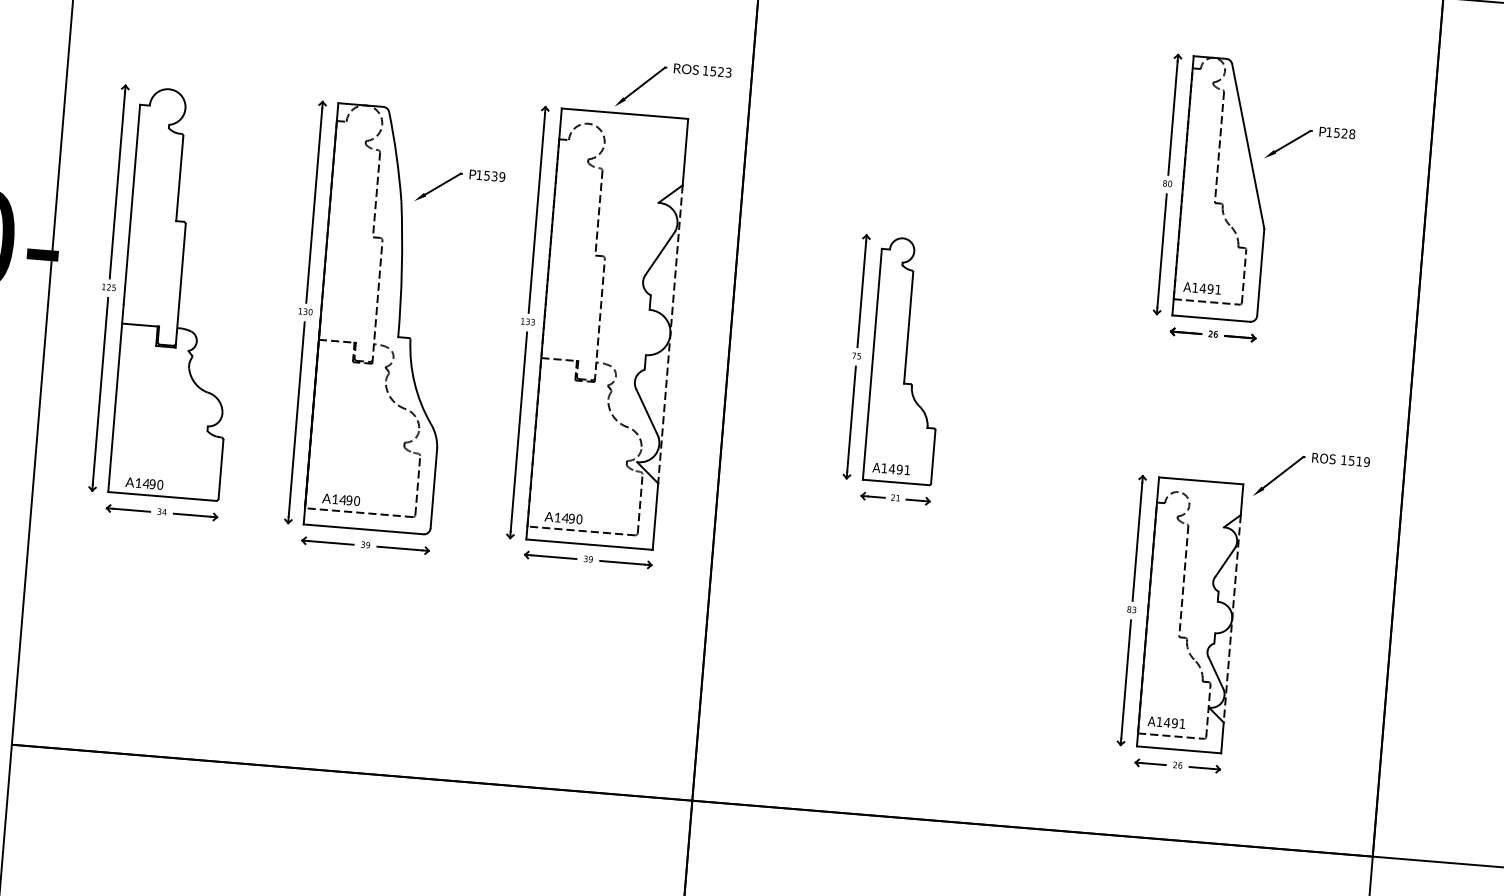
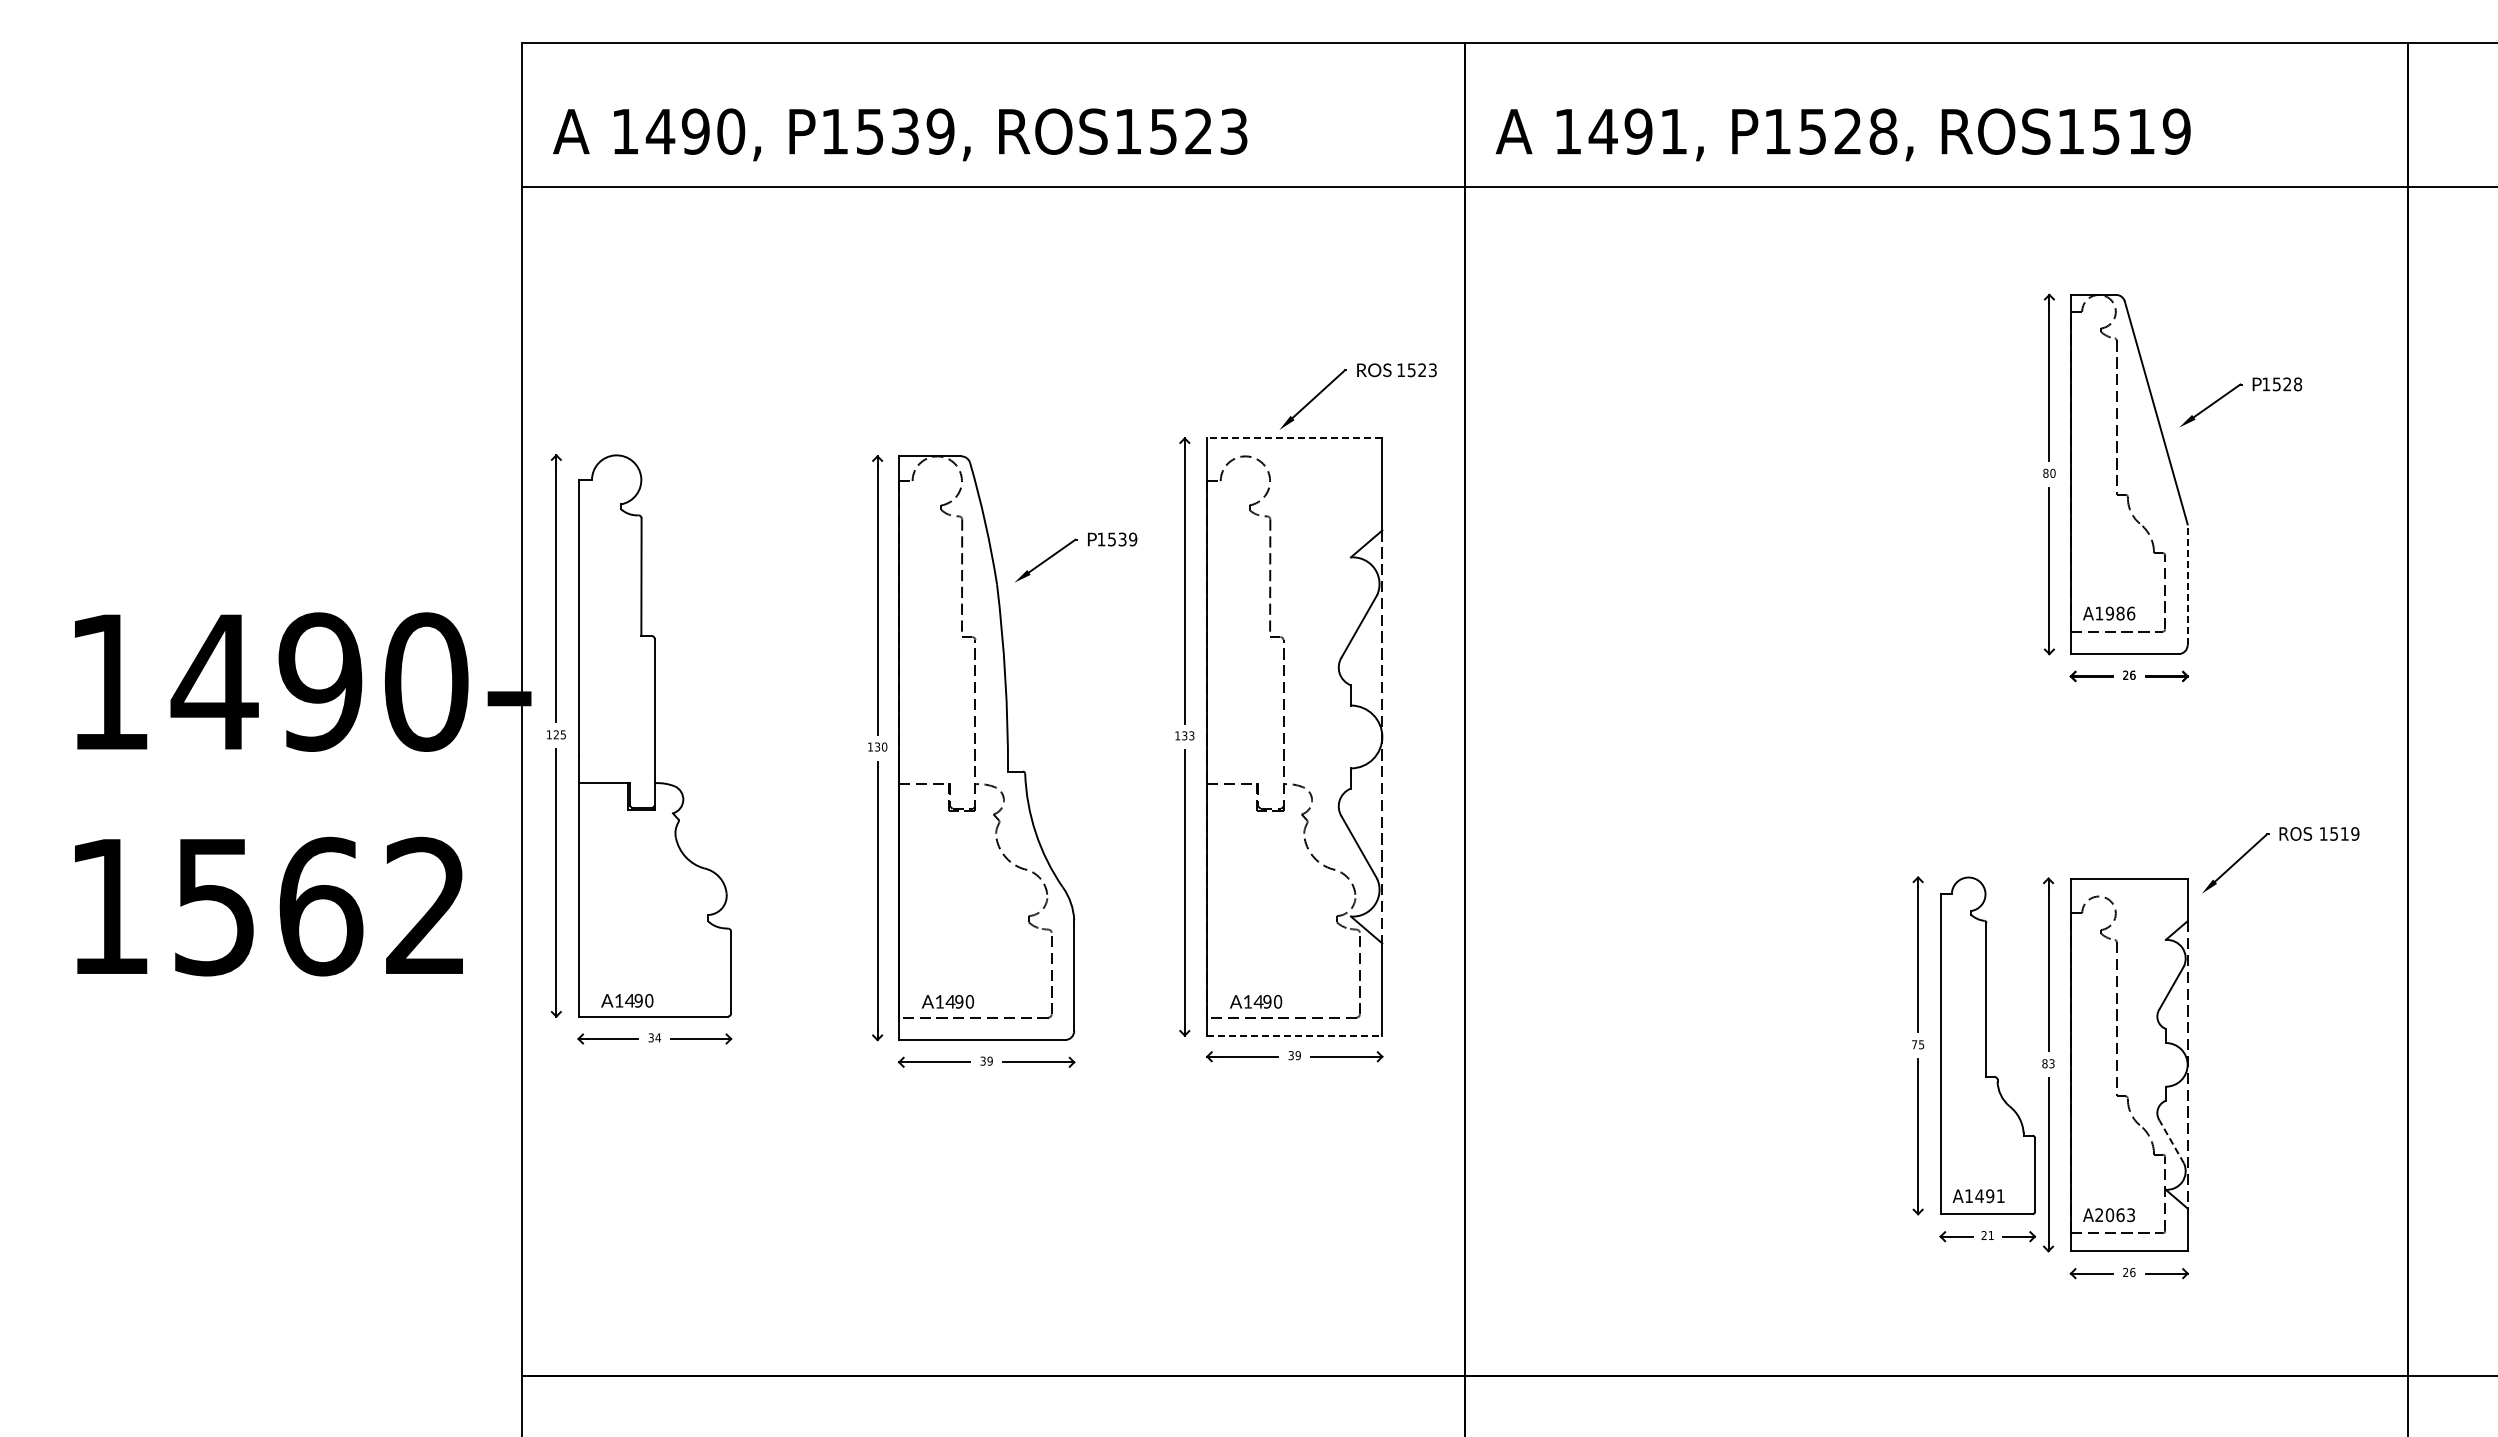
line: (624, 113) -> (1294, 438), solid -> dashed
line: (1260, 272) -> (2187, 584), solid -> dashed
text: (1210, 289) -> (2120, 613), A1491 -> A1986
part: (168, 302) -> (639, 749), moved
part: (896, 370) -> (1974, 1059), moved
line: (589, 544) -> (1294, 1035), solid -> dashed
line: (1215, 673) -> (2171, 1142), solid -> dashed
text: (1170, 723) -> (2114, 1215), A1491 -> A2063

